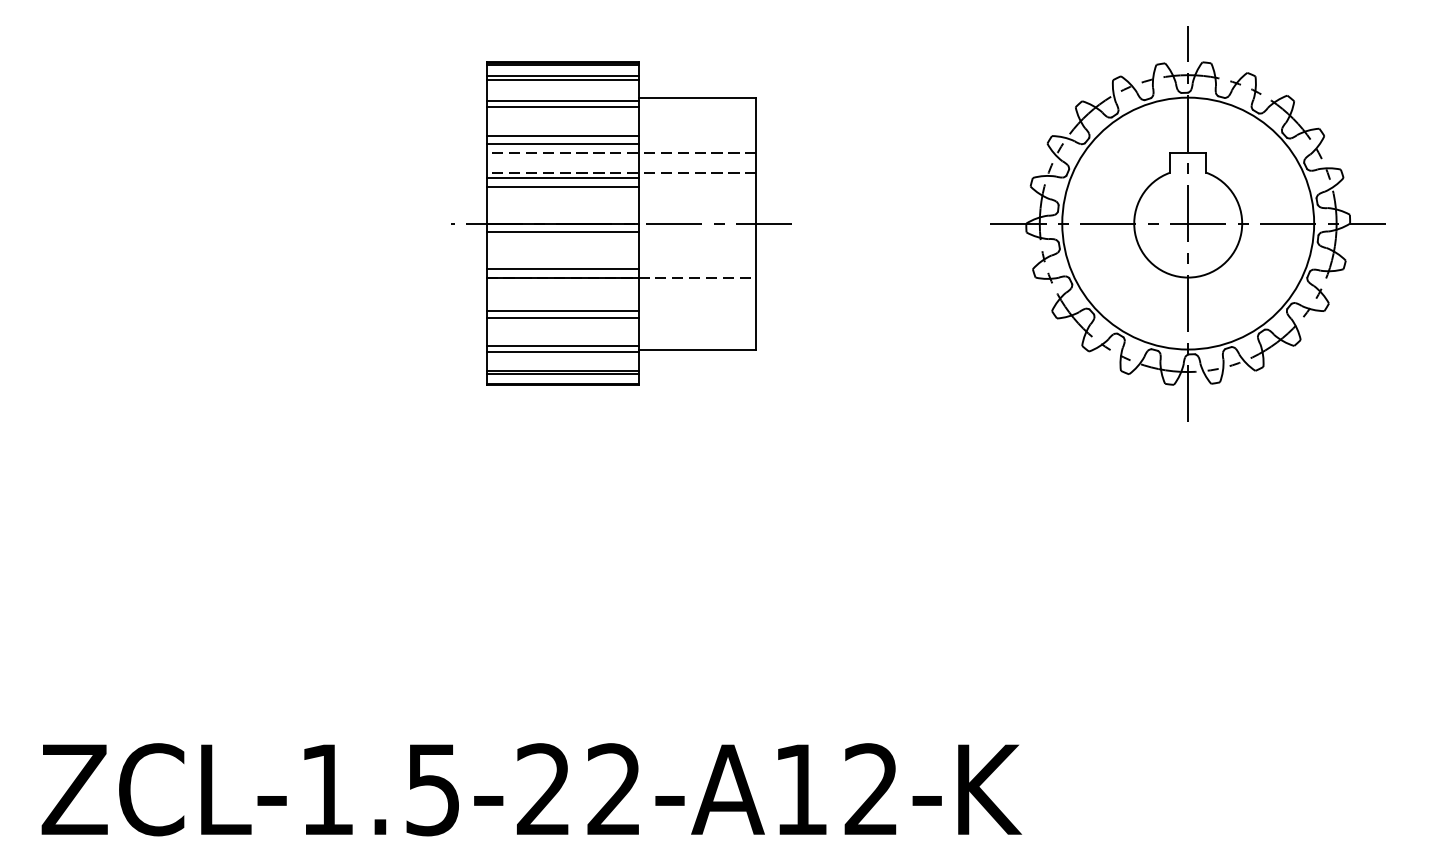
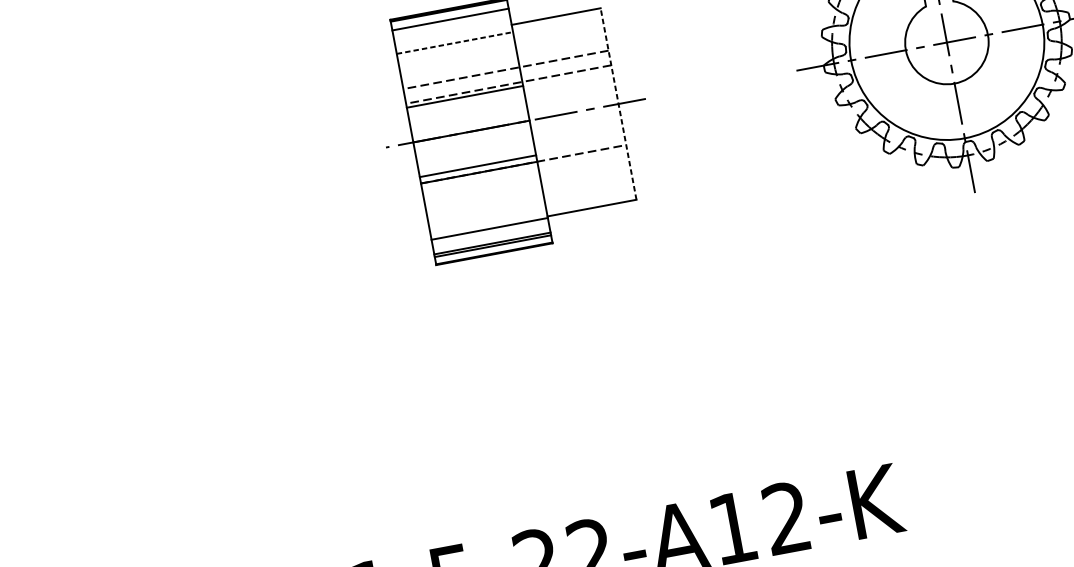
line: (562, 80) -> (450, 22), removed
line: (562, 101) -> (453, 38), removed
line: (563, 107) -> (455, 43), solid -> dashed
line: (562, 136) -> (458, 65), removed
line: (562, 143) -> (459, 70), removed
line: (562, 186) -> (465, 103), removed
line: (756, 223) -> (618, 103), solid -> dashed
line: (562, 232) -> (472, 138), removed
line: (562, 311) -> (483, 198), removed
line: (562, 318) -> (484, 203), removed
line: (562, 345) -> (488, 224), removed

